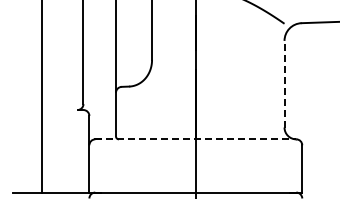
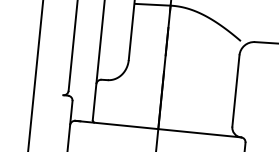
line: (284, 83) -> (235, 90), dashed -> solid
line: (195, 139) -> (158, 129), dashed -> solid

